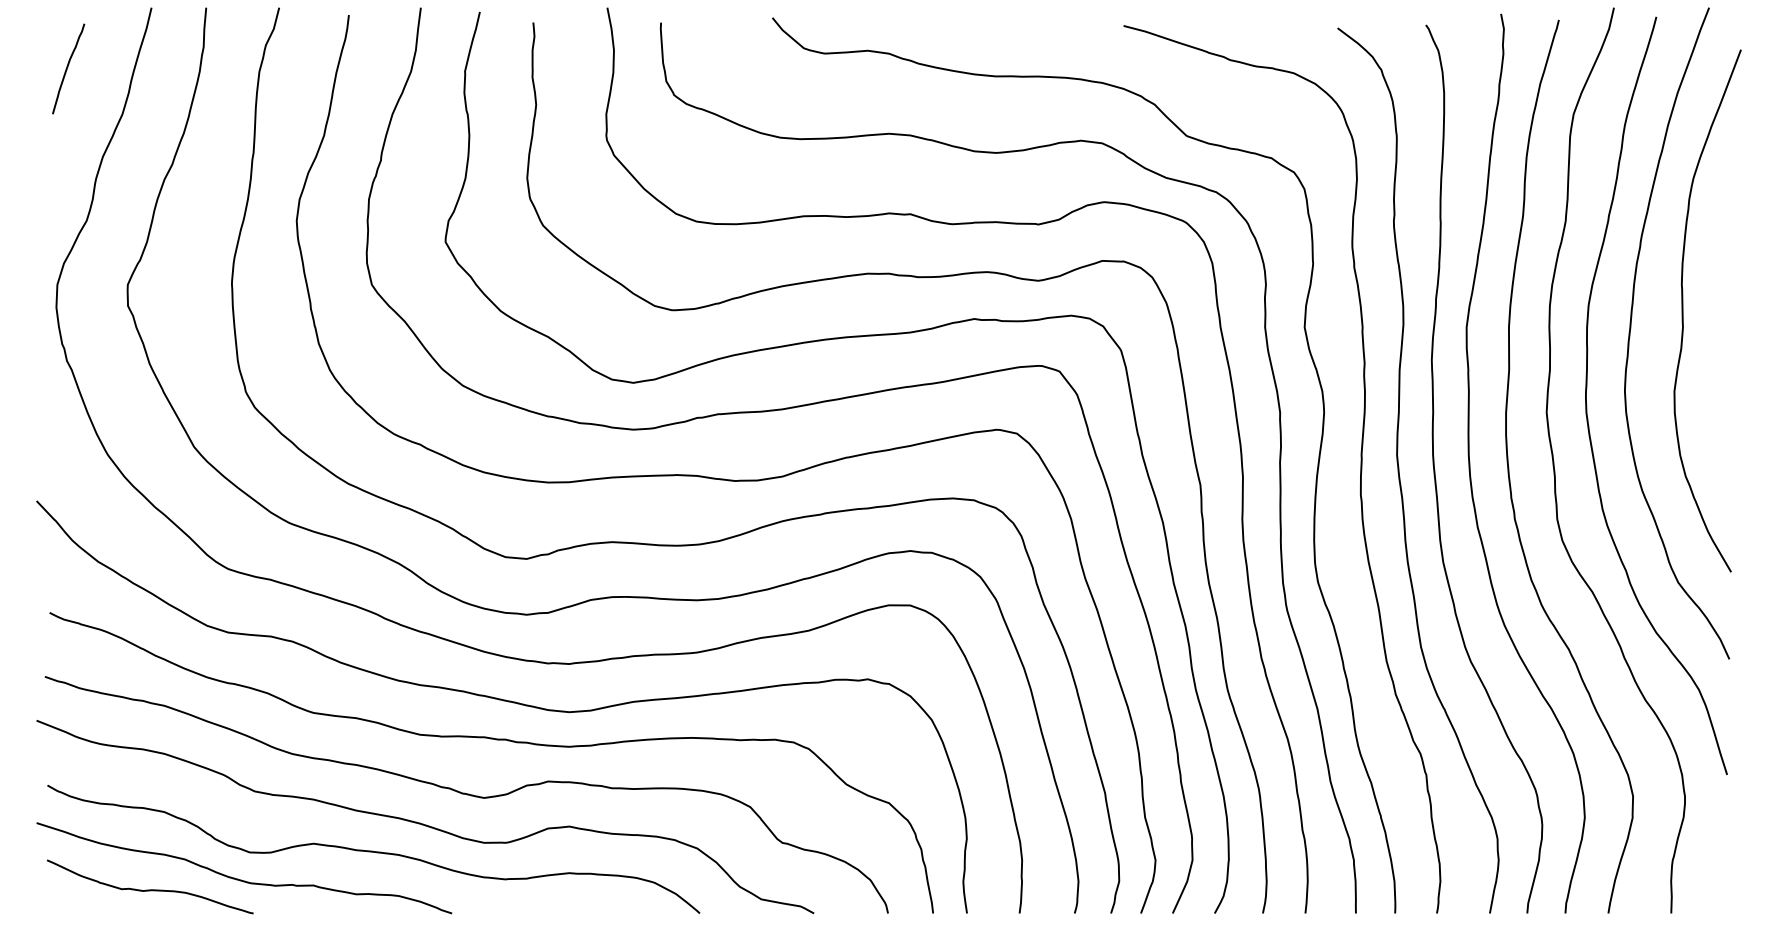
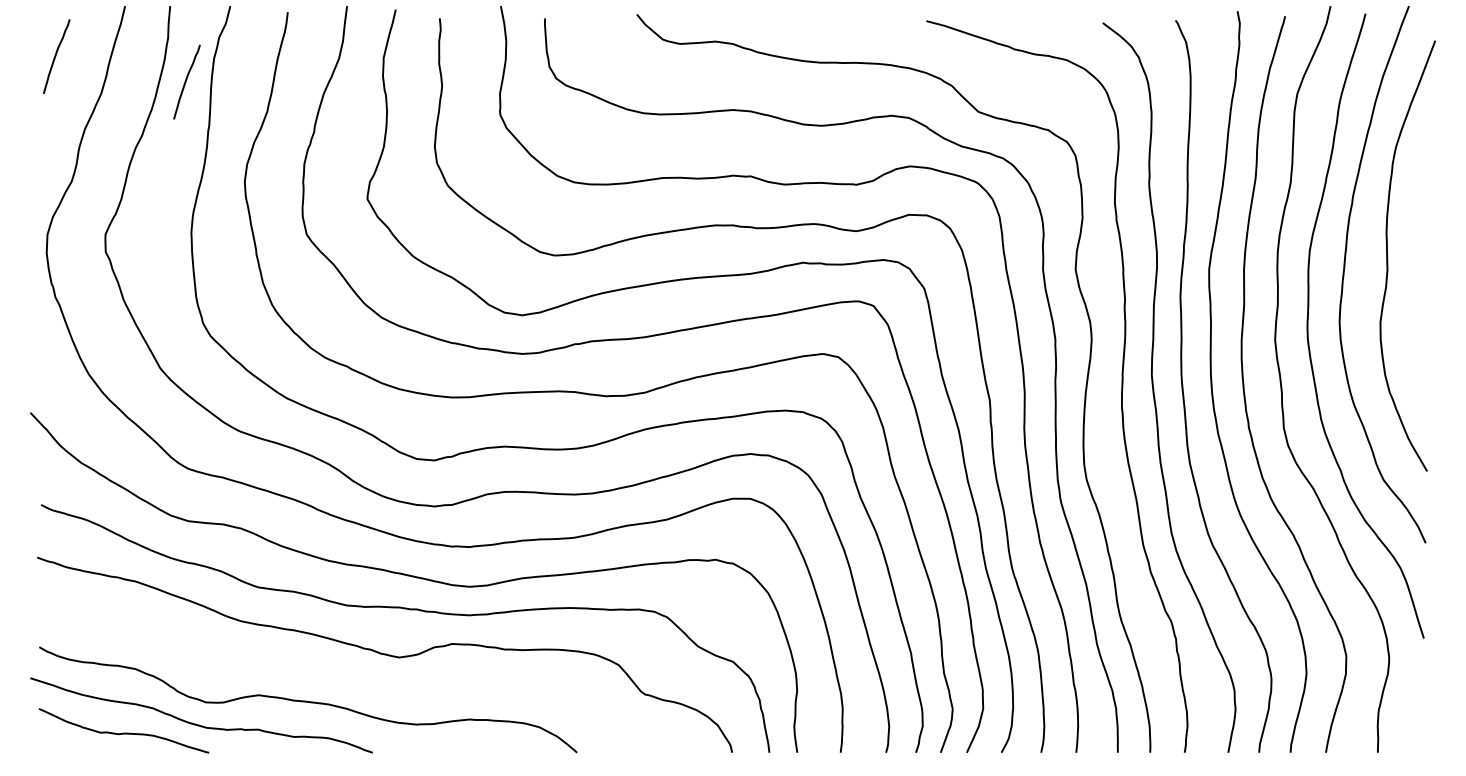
curve: (226, 98) -> (186, 80), added
curve: (423, 823) -> (349, 678), removed

